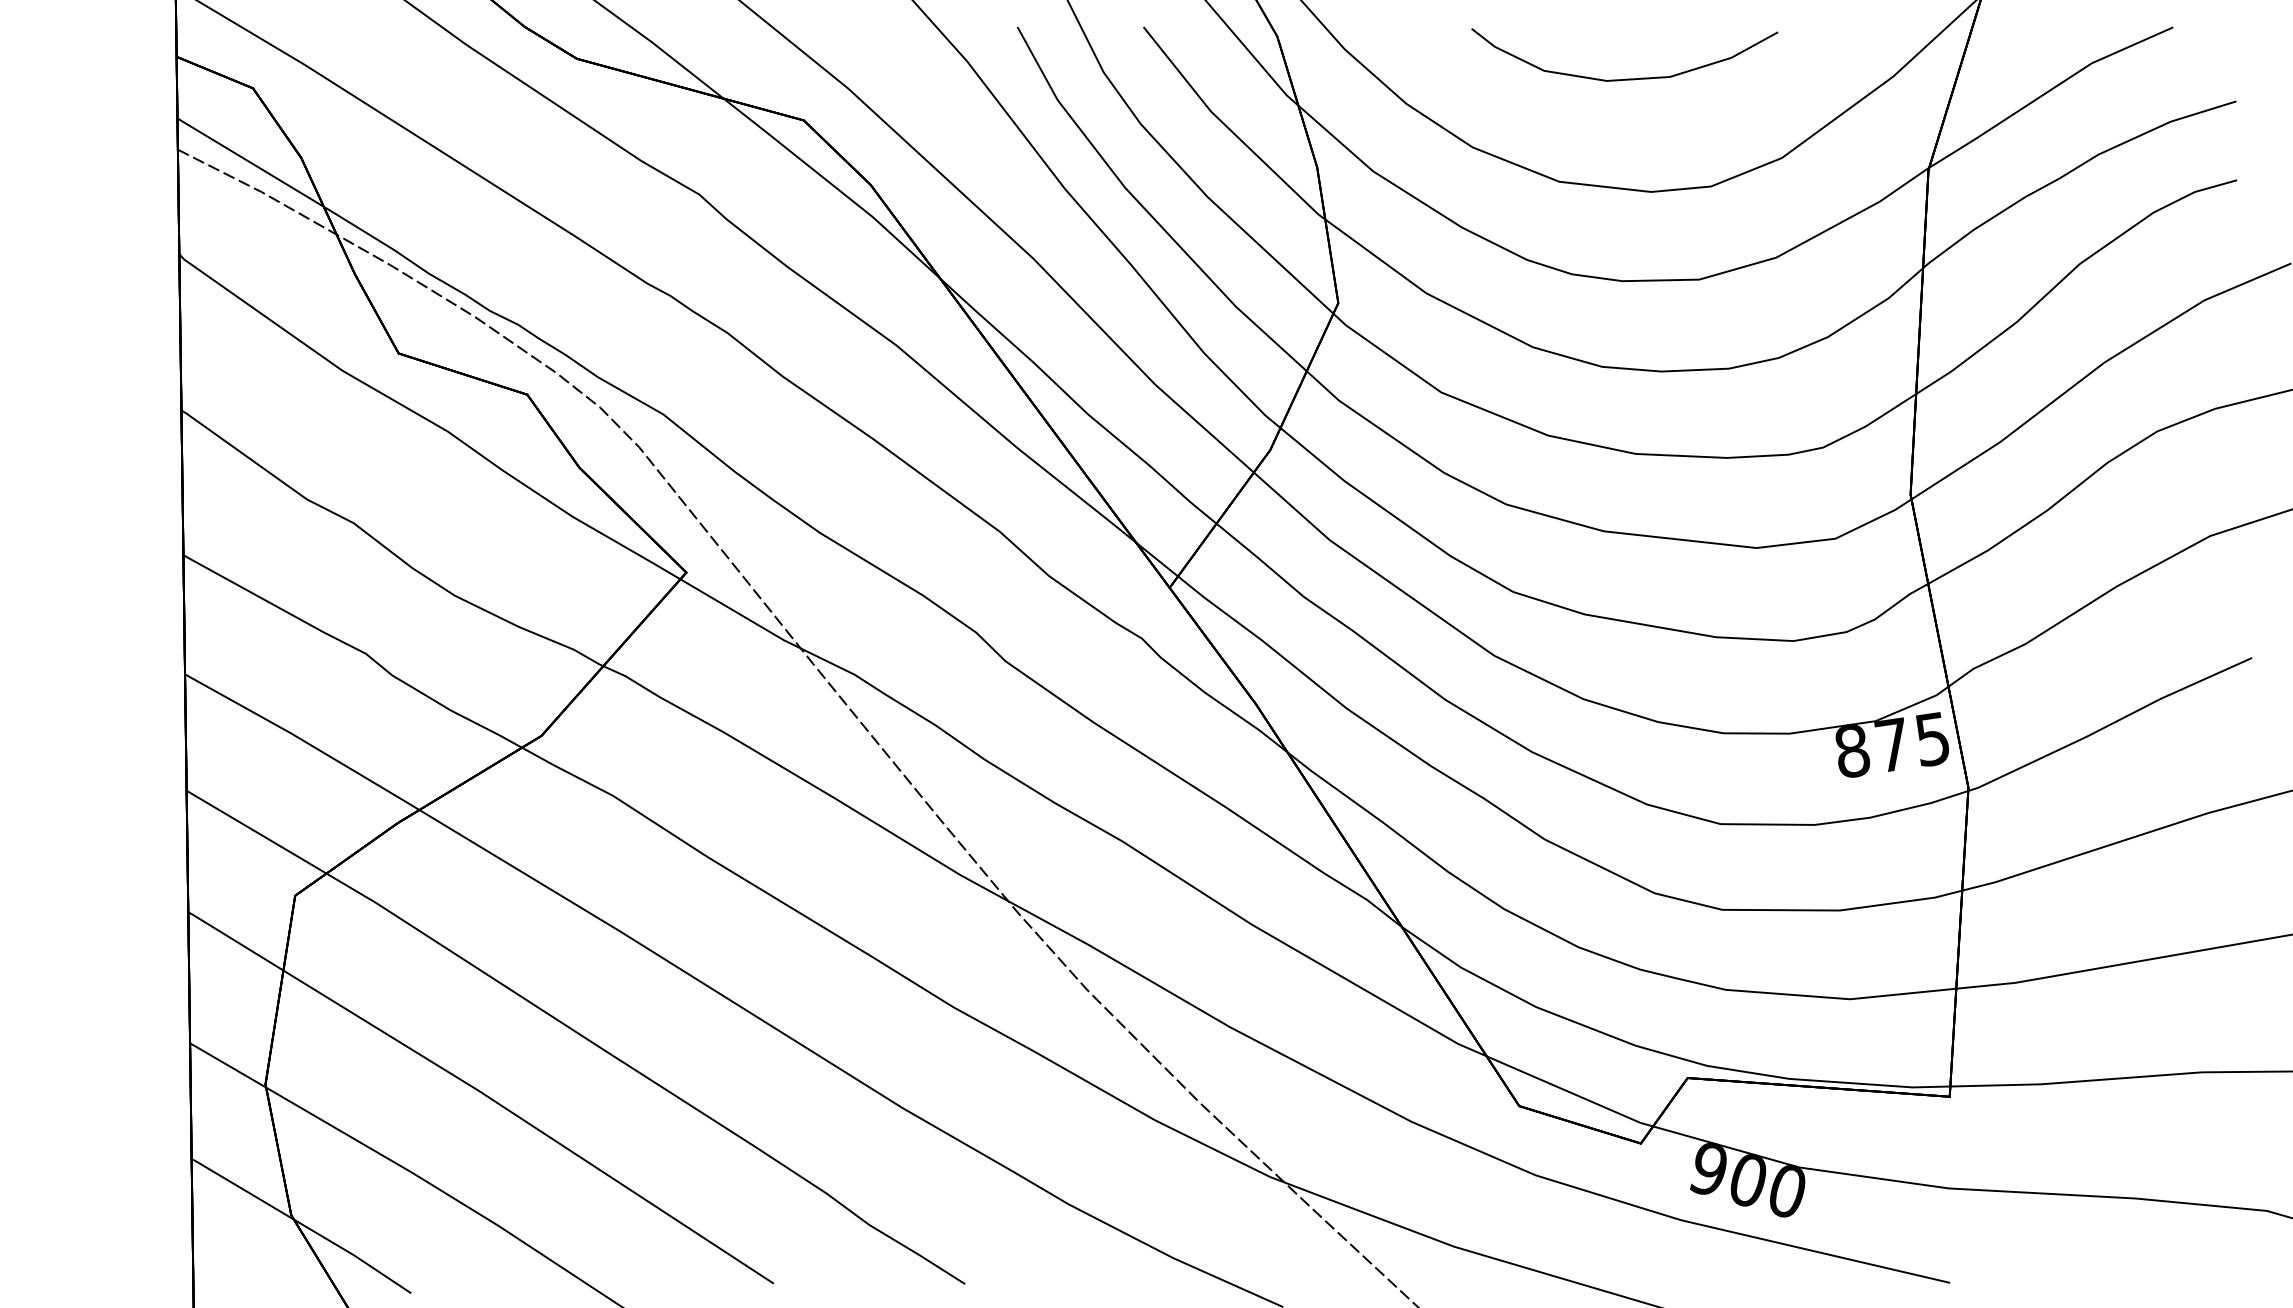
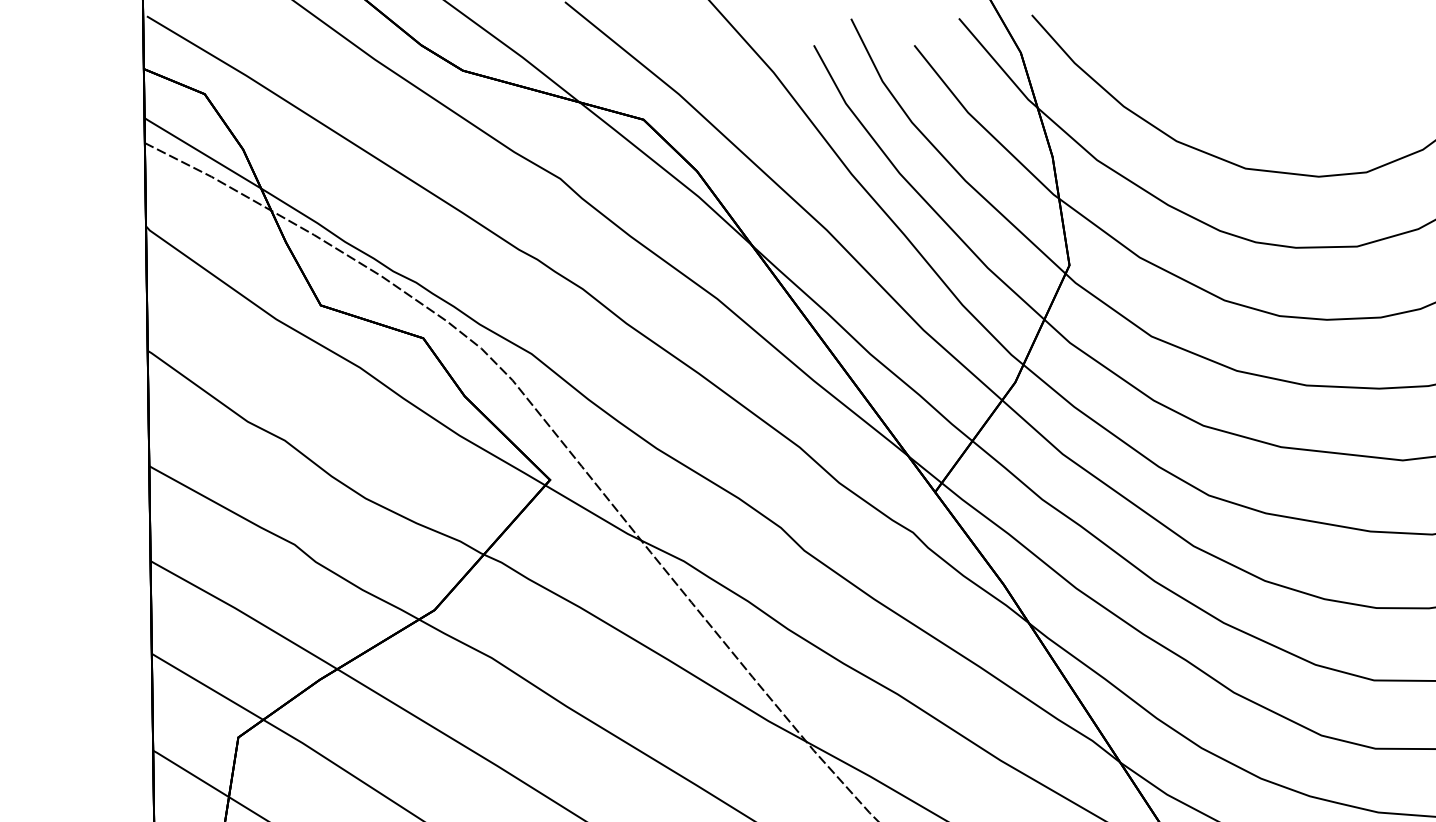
curve: (1625, 78) -> (1298, 86), removed

